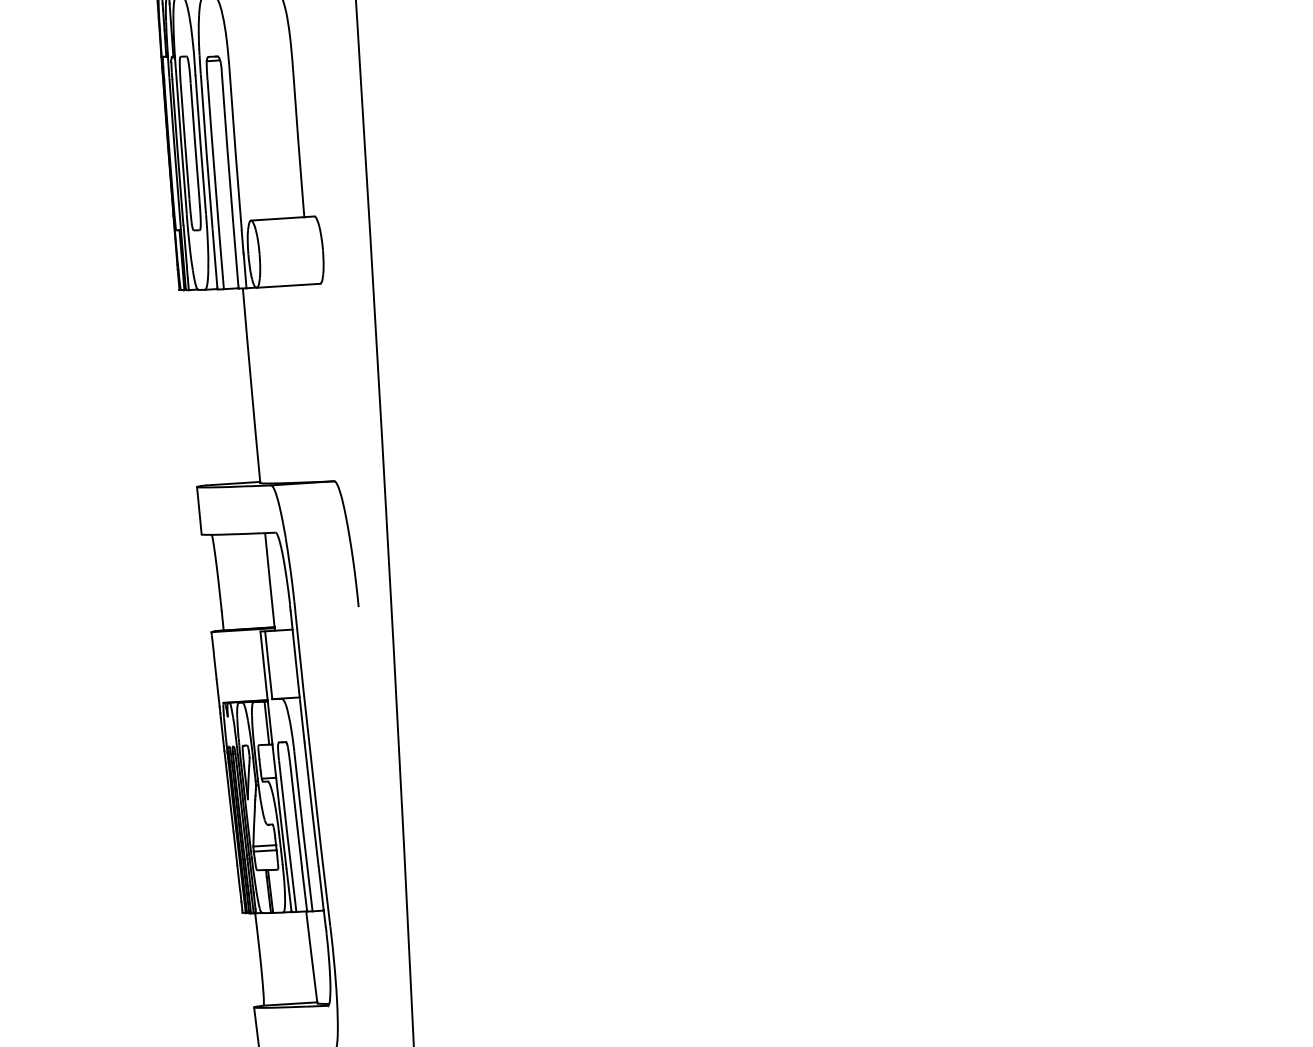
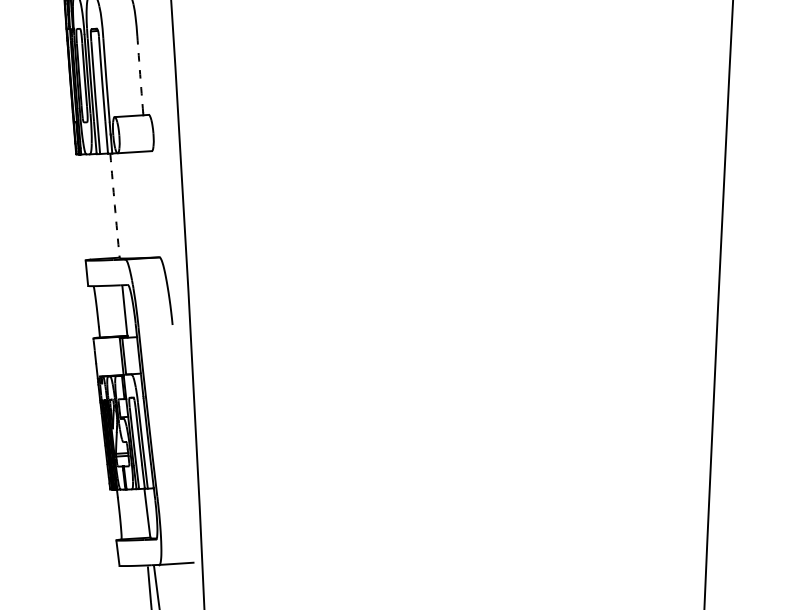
arc: (298, 141) -> (140, 74), solid -> dashed
arc: (250, 384) -> (114, 205), solid -> dashed

